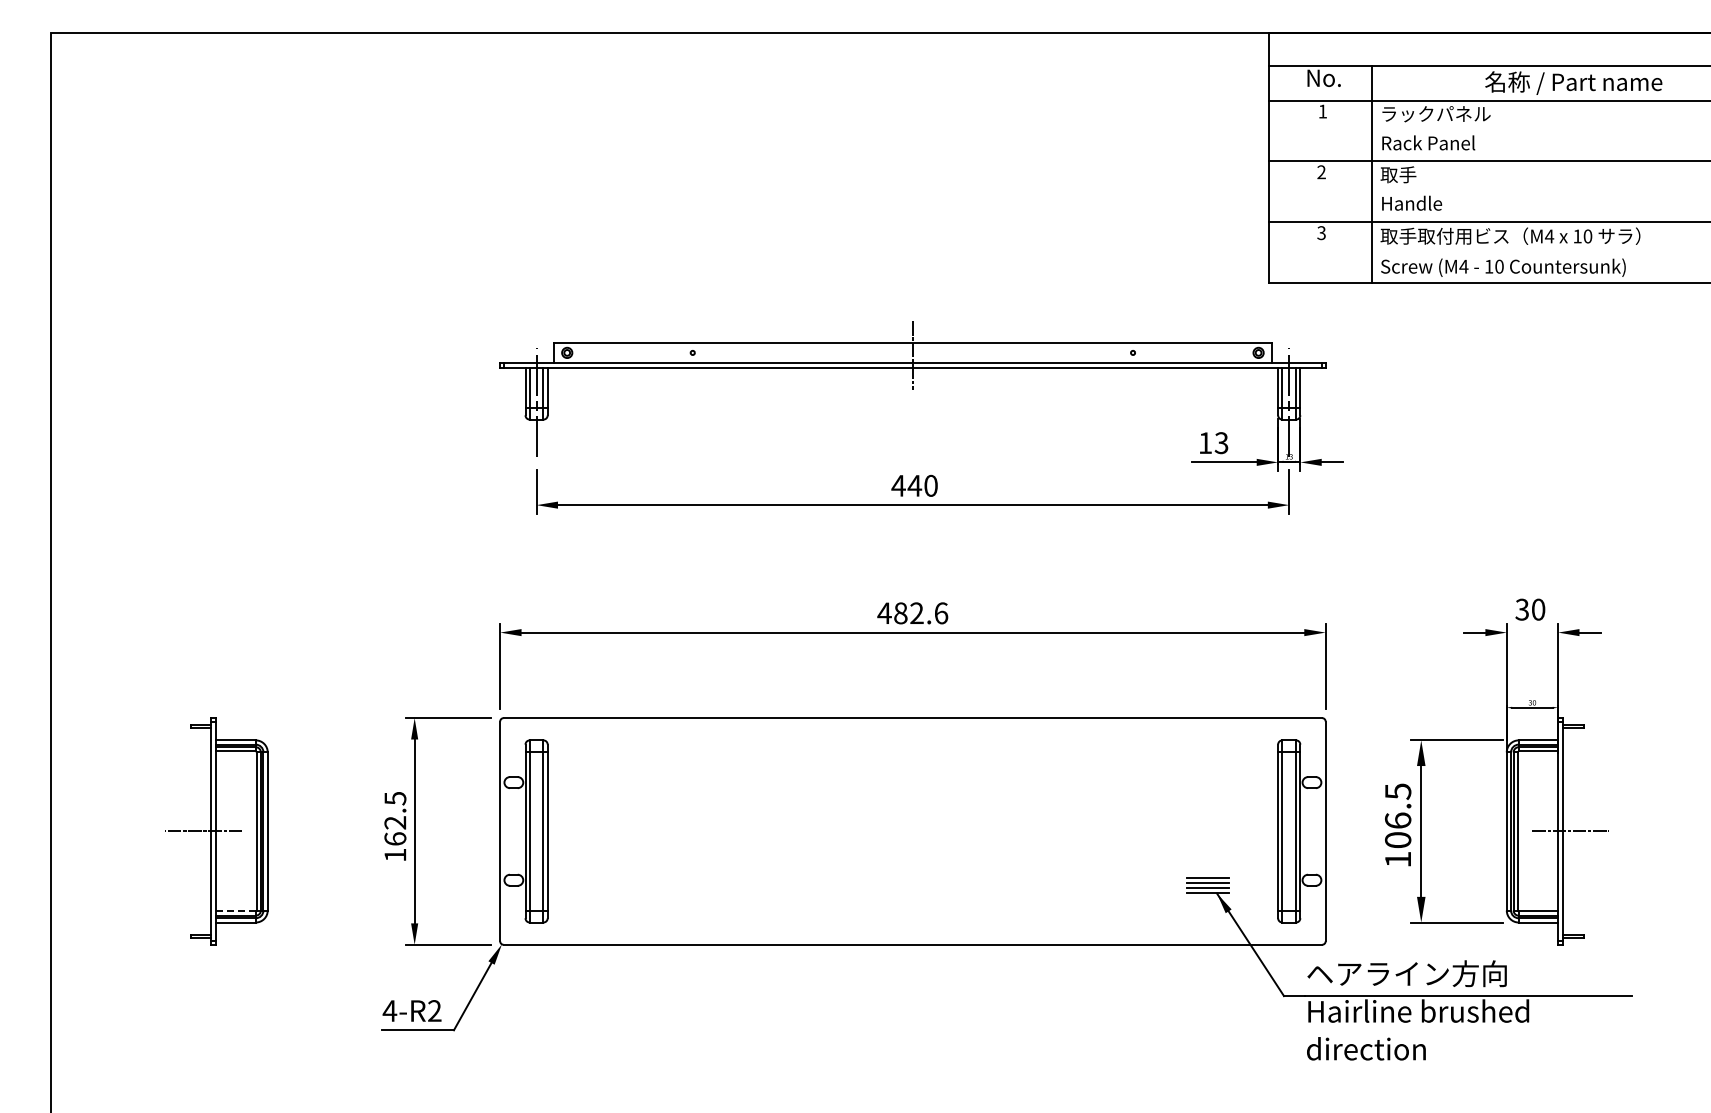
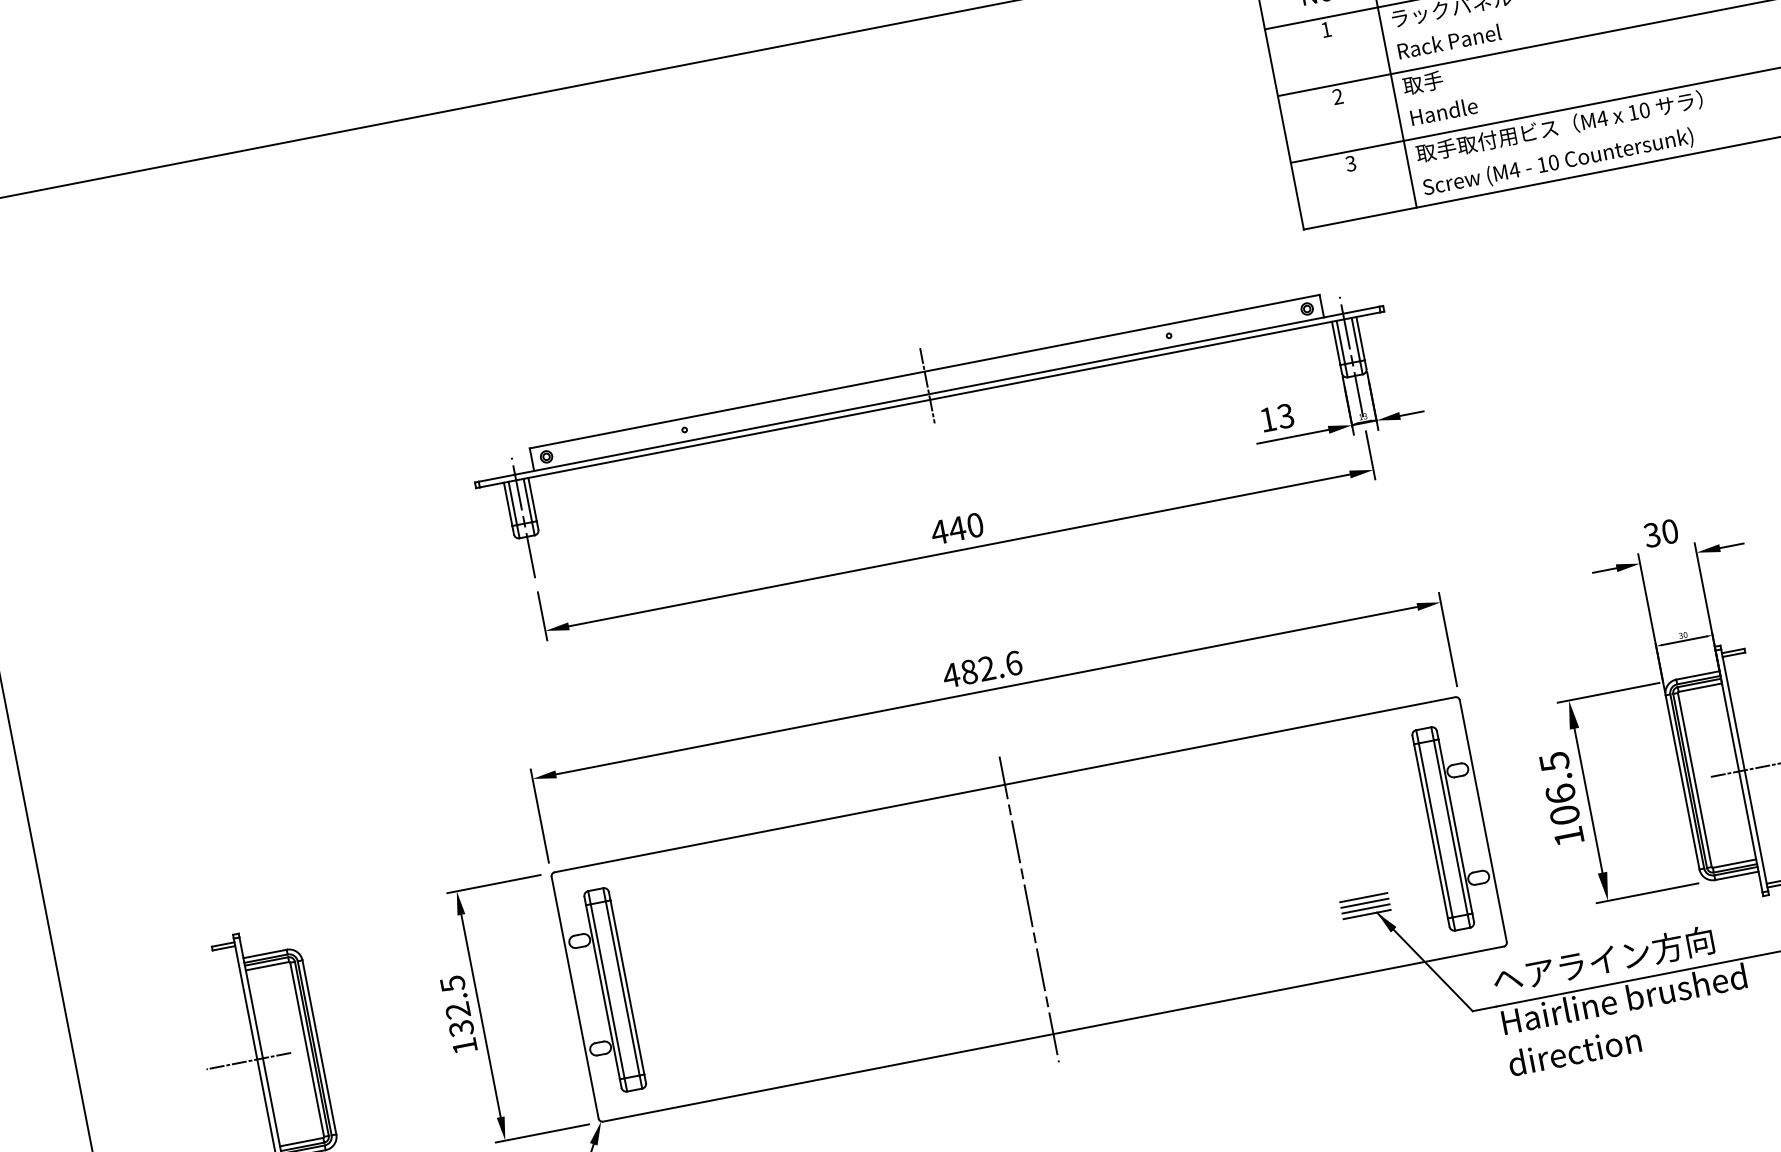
line: (912, 831) -> (1028, 909), added
text: (395, 838) -> (461, 1027), 162.5 -> 132.5
line: (236, 911) -> (302, 1142), dashed -> solid

